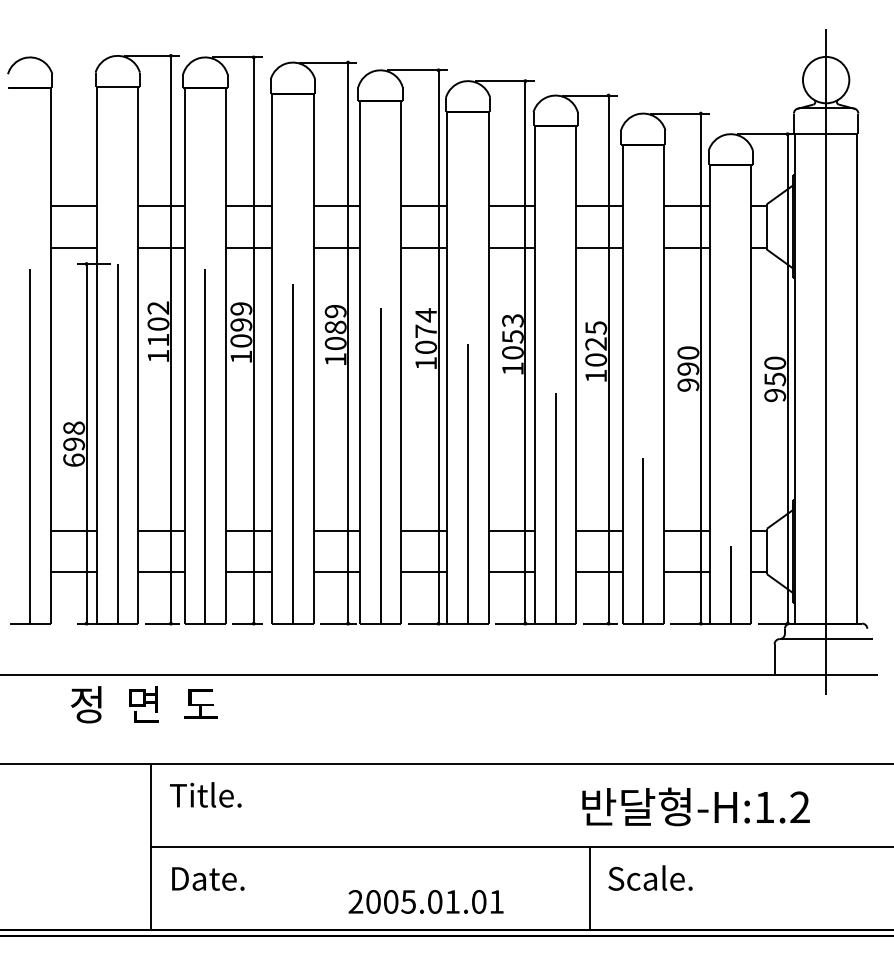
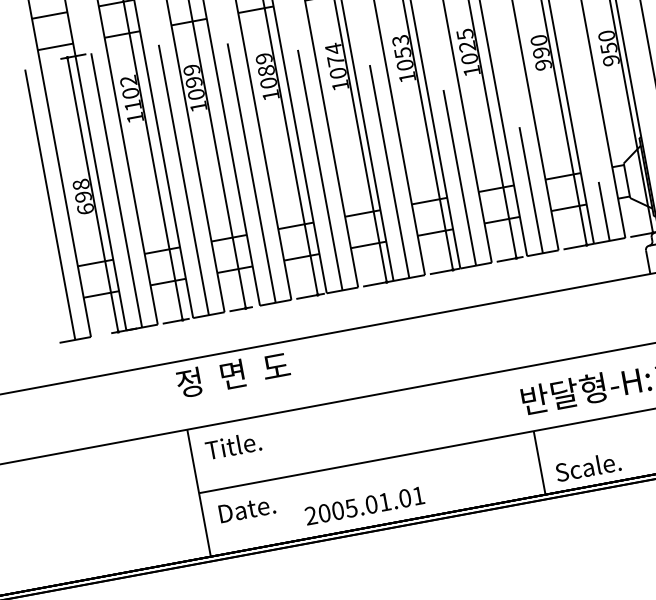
text: (144, 704) -> (233, 374), moved
text: (650, 877) -> (588, 466), moved
text: (425, 901) -> (364, 505), moved

